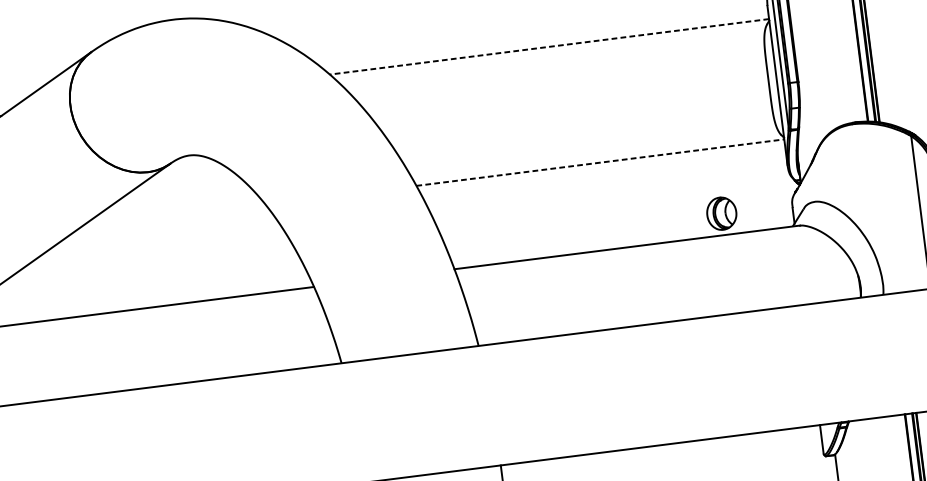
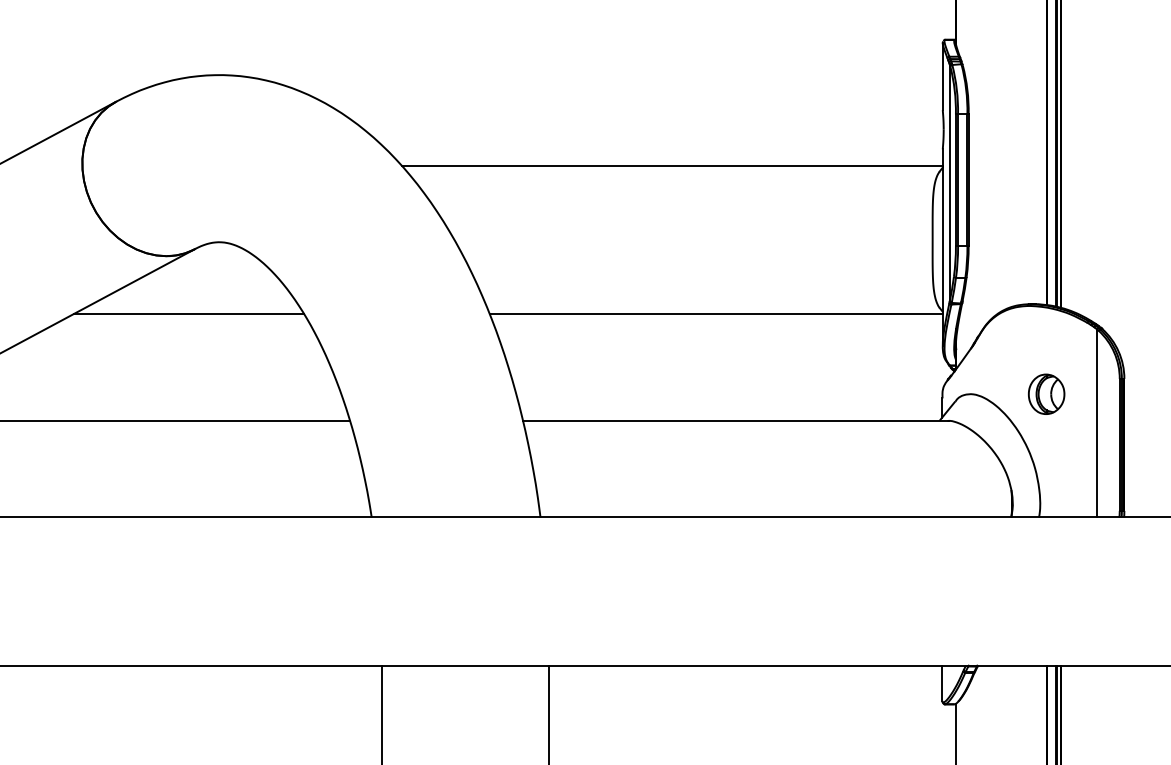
line: (549, 46) -> (672, 165), dashed -> solid
line: (600, 162) -> (716, 313), dashed -> solid
part: (721, 213) -> (1046, 393), moved
line: (171, 216) -> (188, 313), added

